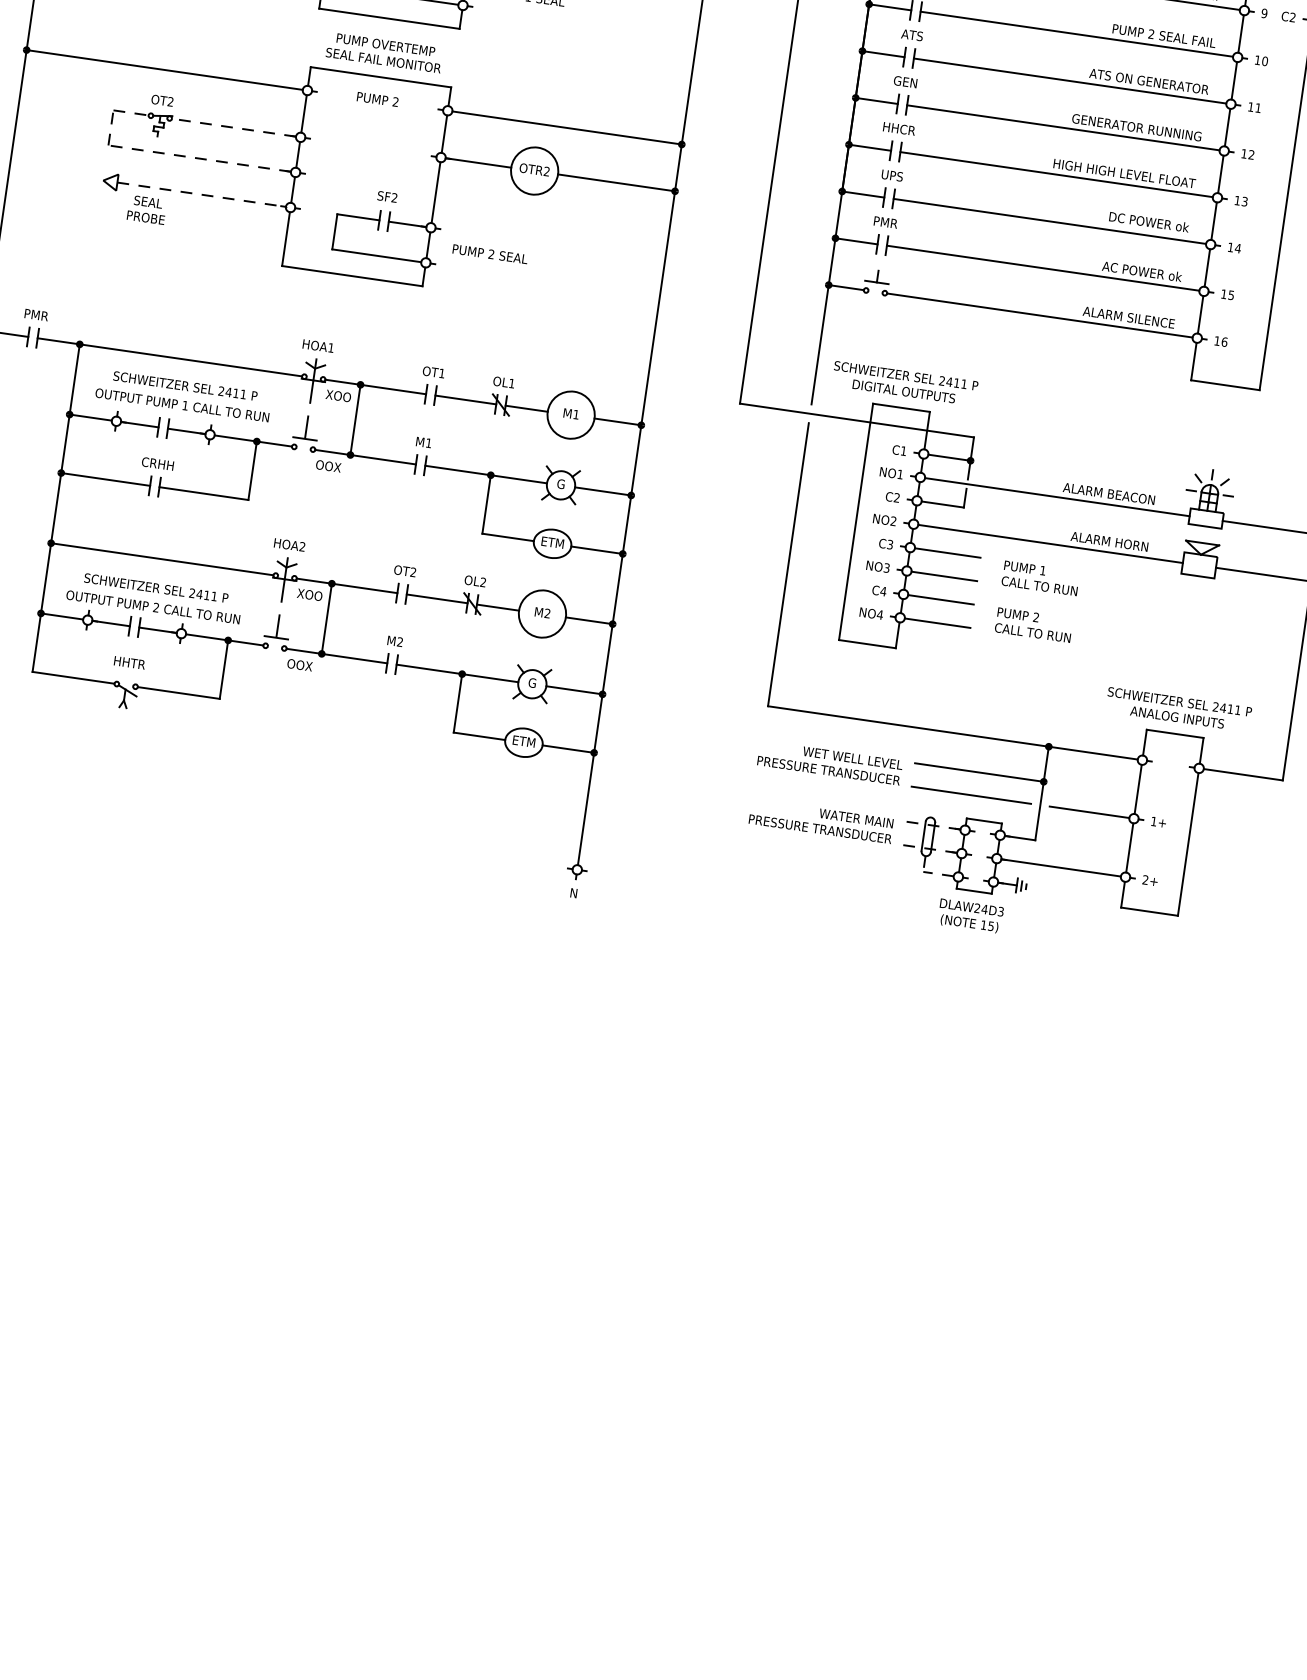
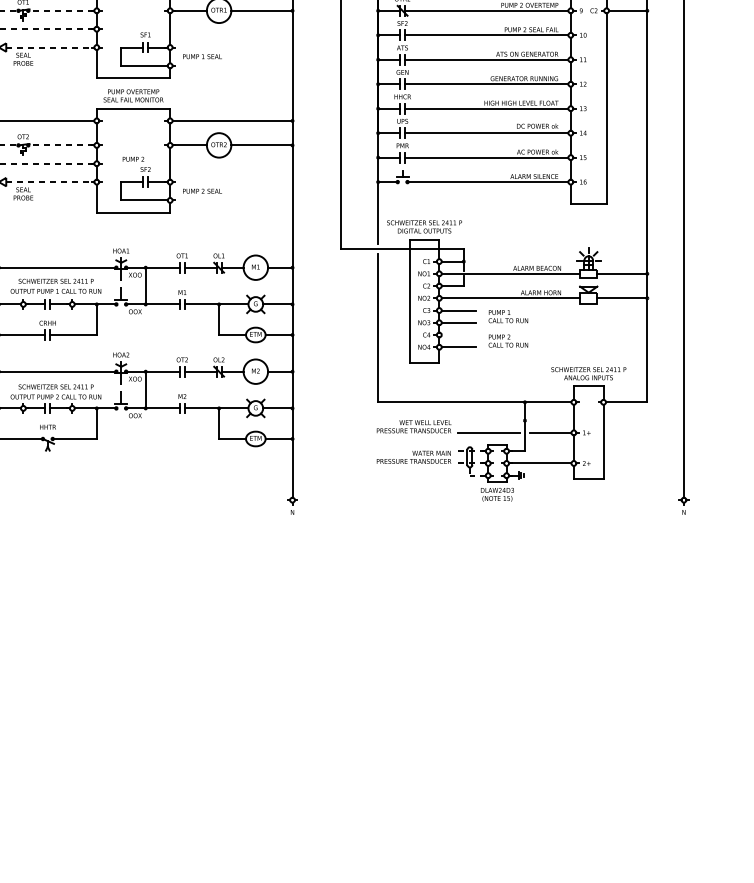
text: (378, 97) -> (133, 158), moved
line: (940, 600) -> (458, 335), removed
line: (977, 772) -> (490, 420), removed

